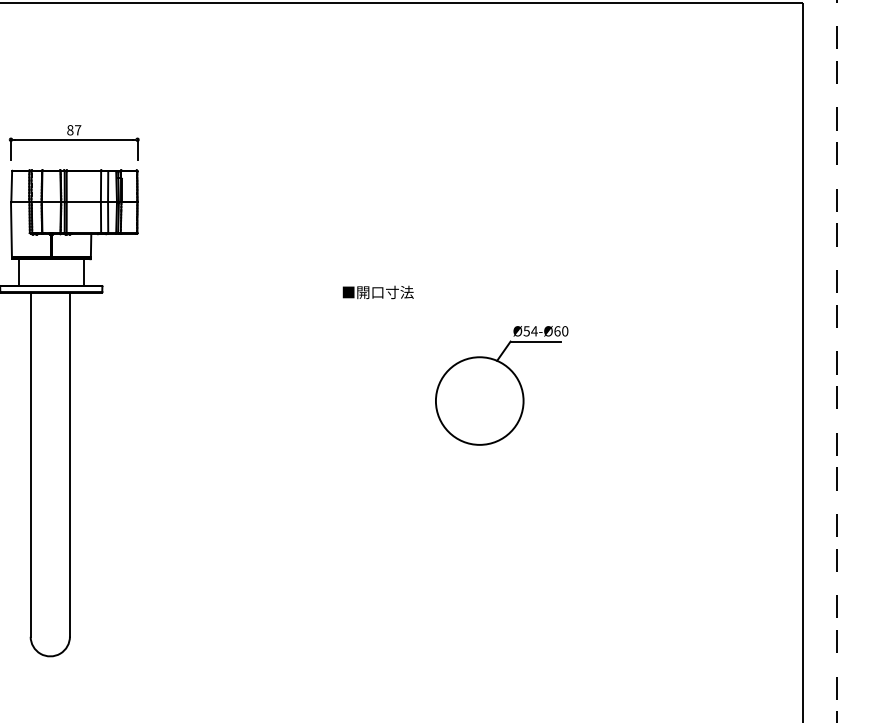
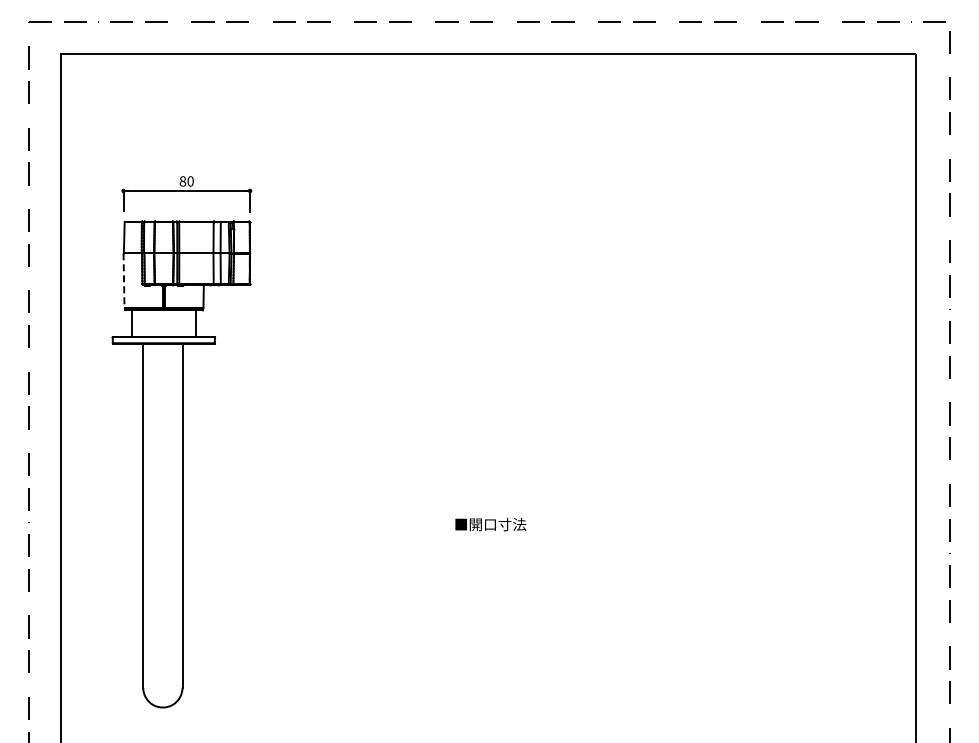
text: (77, 130) -> (190, 181), 87 -> 80
line: (11, 229) -> (124, 280), solid -> dashed
text: (377, 292) -> (490, 524), moved
part: (500, 385) -> (613, 436), removed

